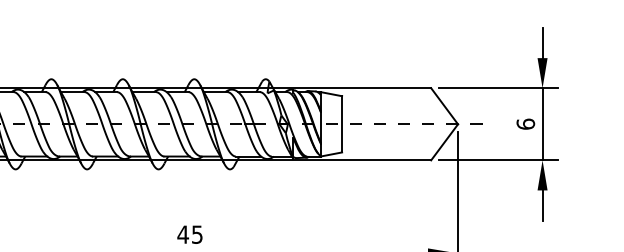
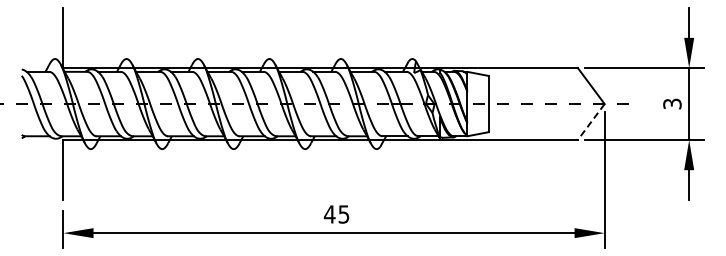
text: (525, 123) -> (672, 103), 6 -> 3
line: (444, 142) -> (591, 122), solid -> dashed

